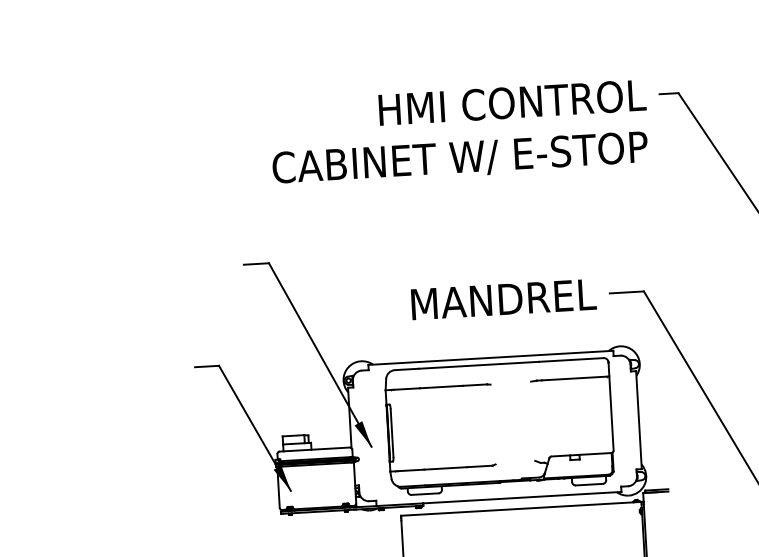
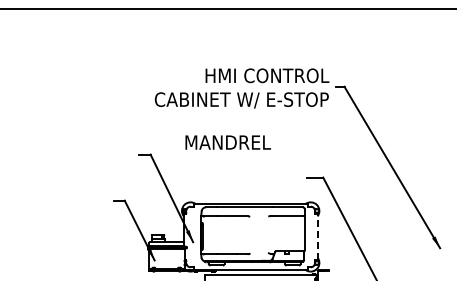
text: (458, 133) -> (241, 88), moved
text: (502, 299) -> (227, 142), moved
line: (638, 419) -> (317, 236), solid -> dashed

